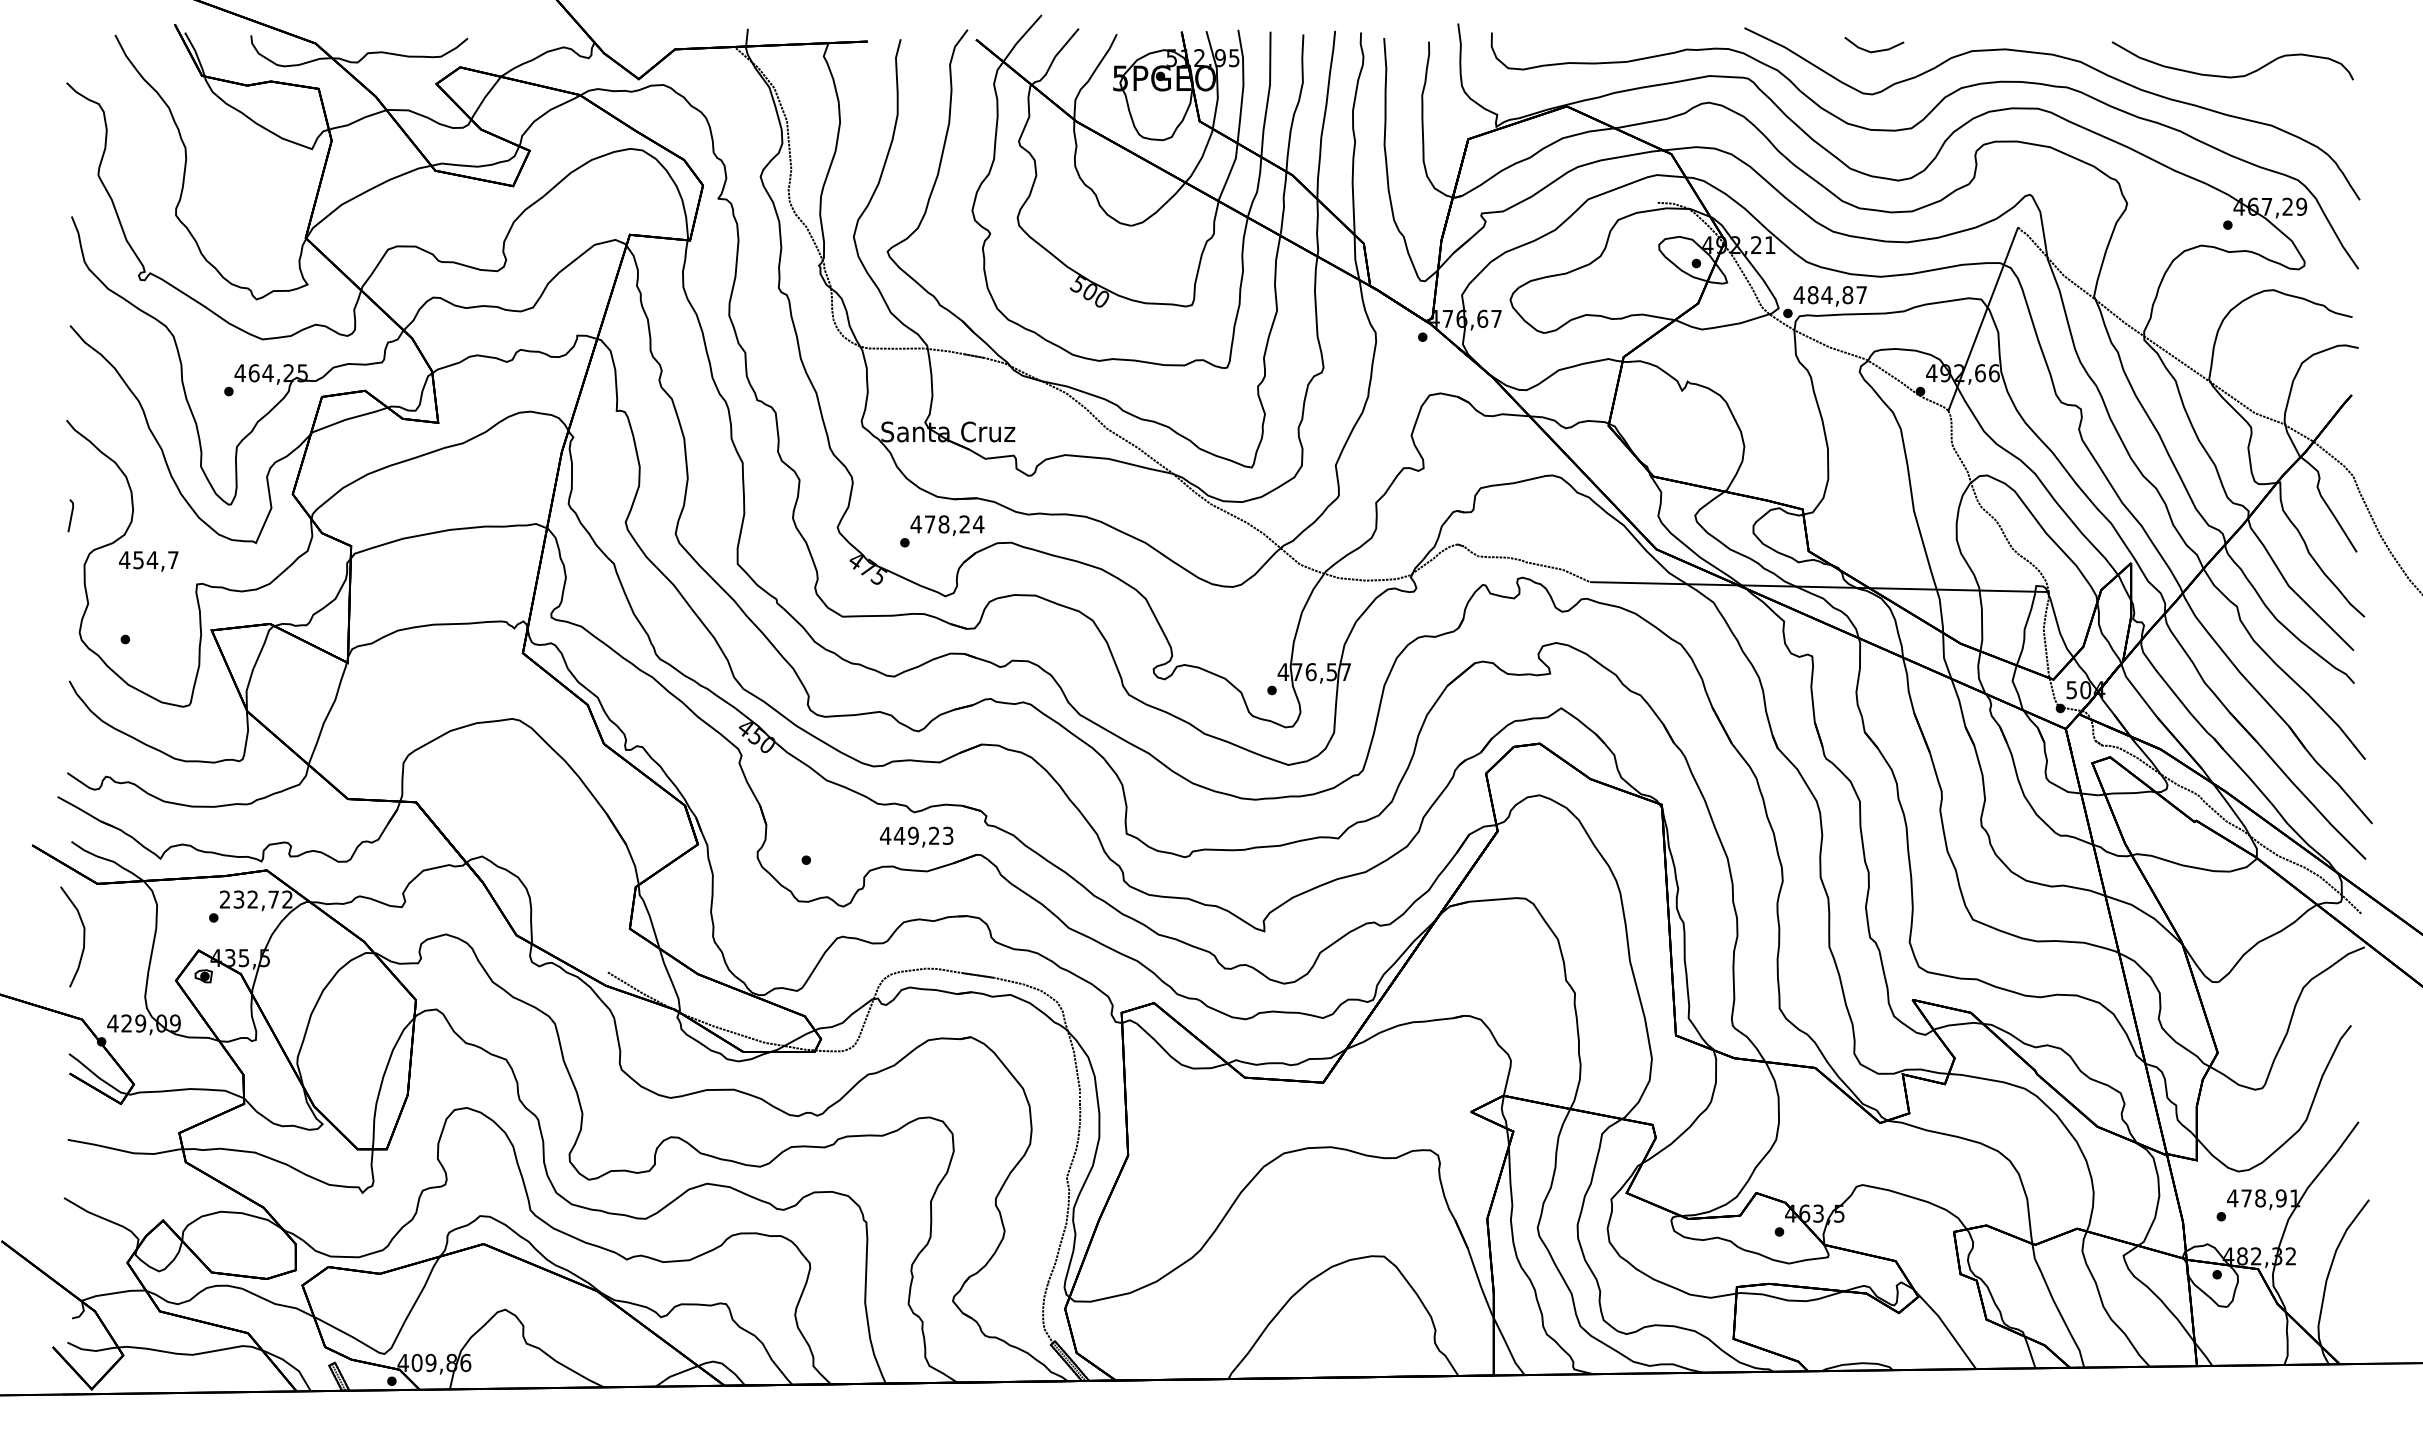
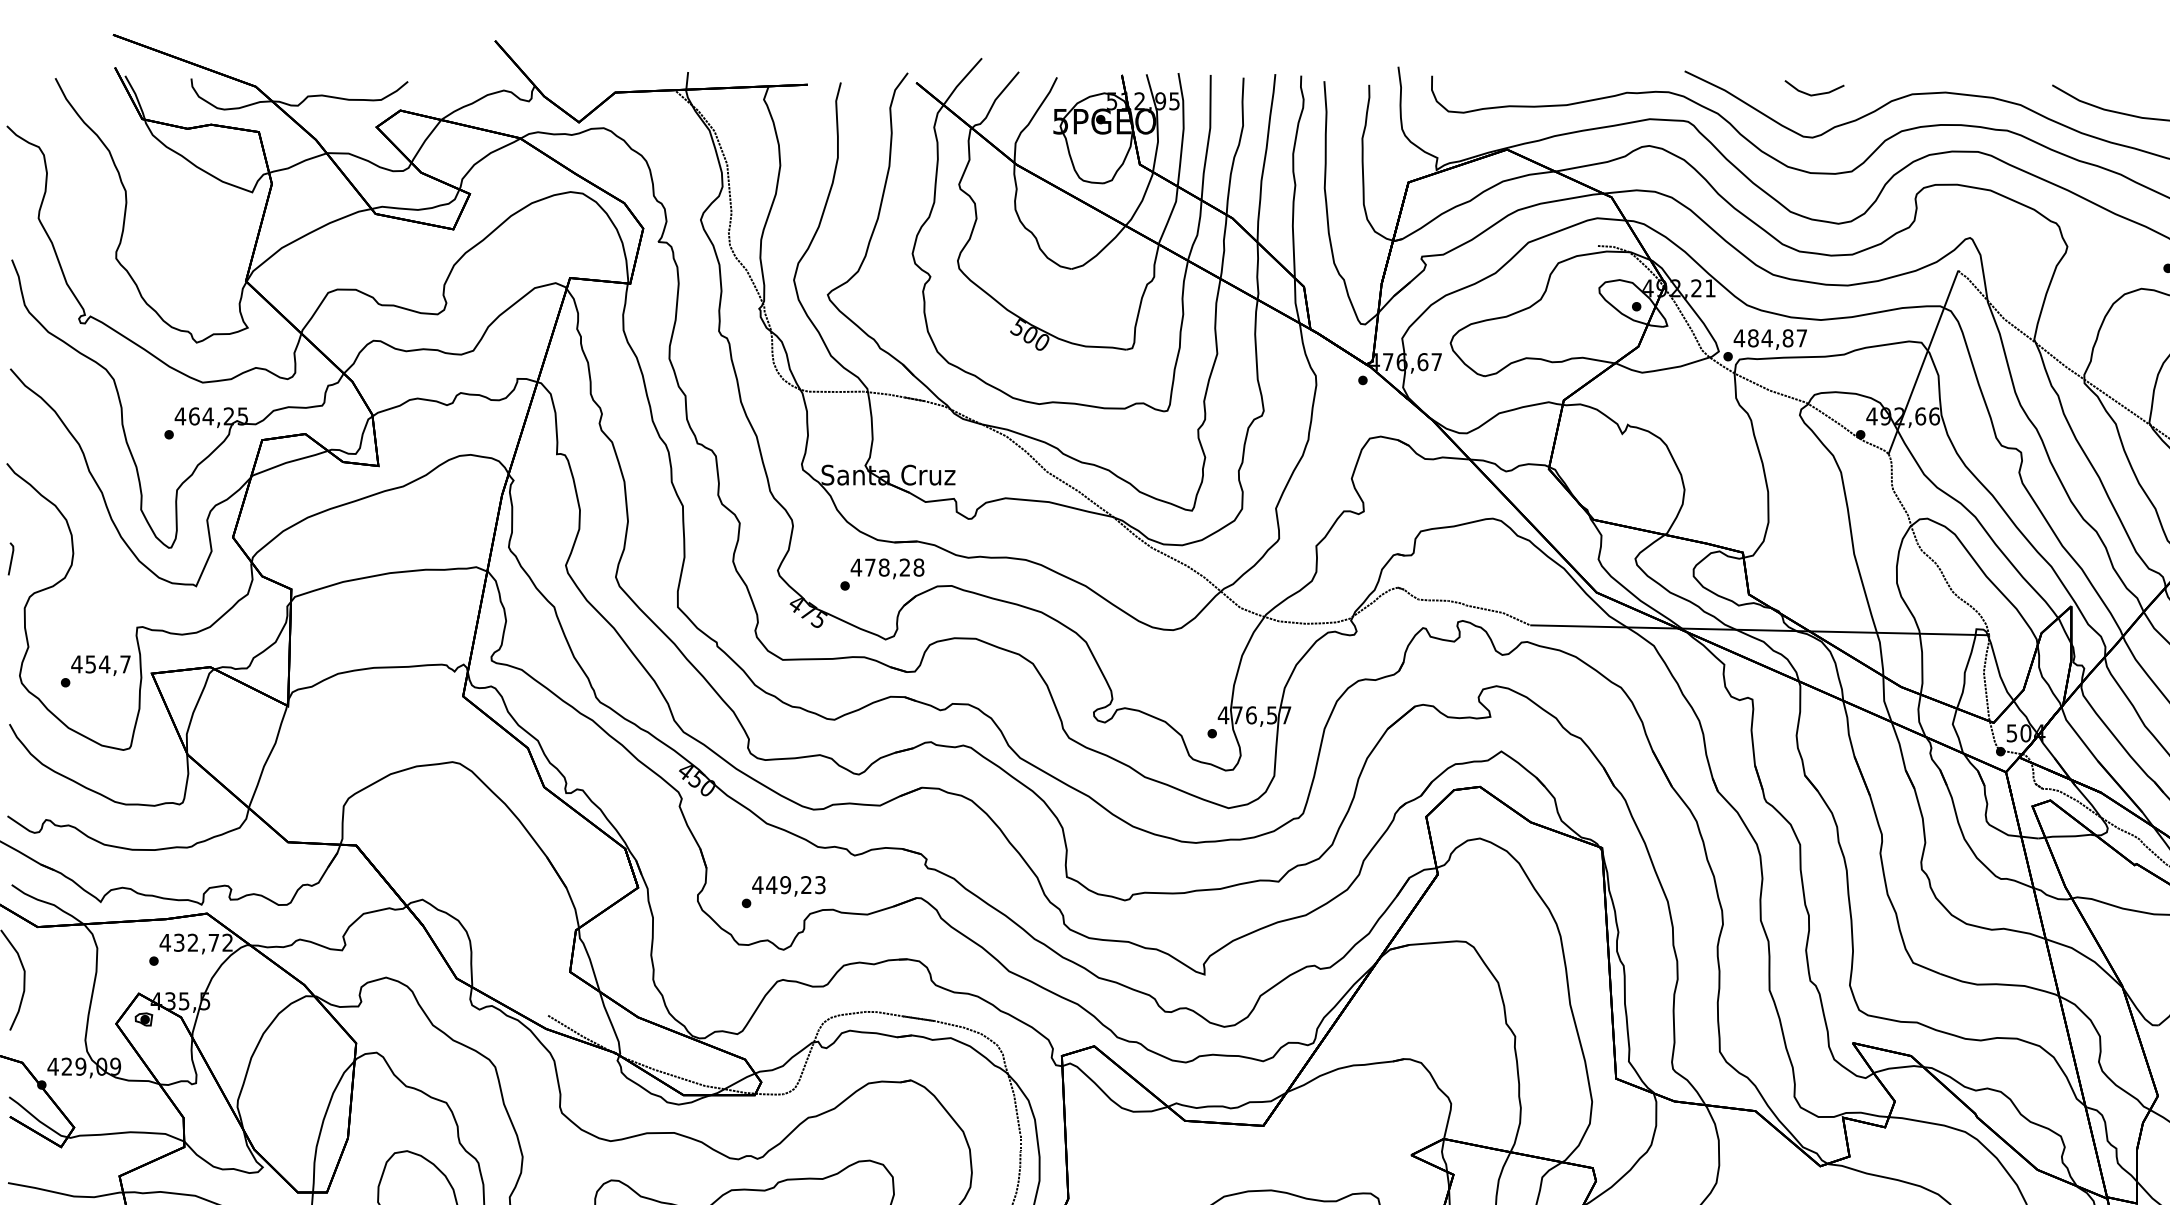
text: (978, 524) -> (918, 567), 478,24 -> 478,28
text: (148, 561) -> (100, 665), moved
text: (916, 836) -> (788, 885), moved
text: (224, 899) -> (164, 942), 232,72 -> 432,72

